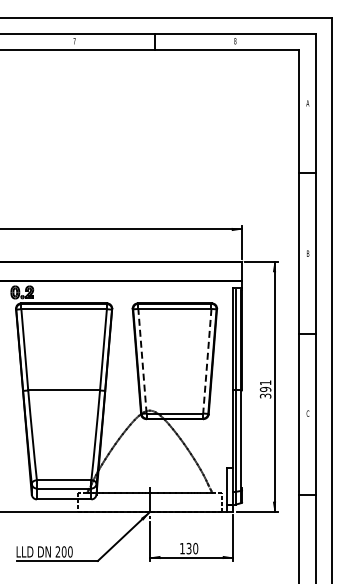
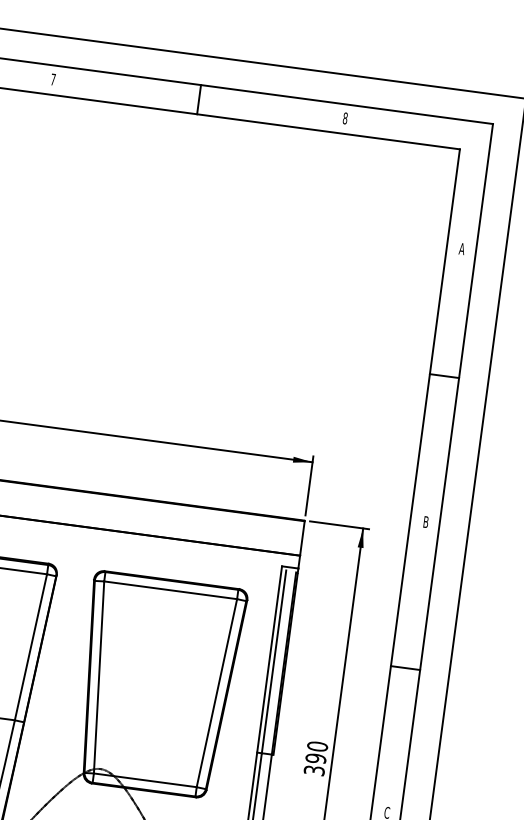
line: (142, 360) -> (99, 676), dashed -> solid
line: (207, 361) -> (217, 693), dashed -> solid
text: (265, 382) -> (317, 745), 391 -> 390

